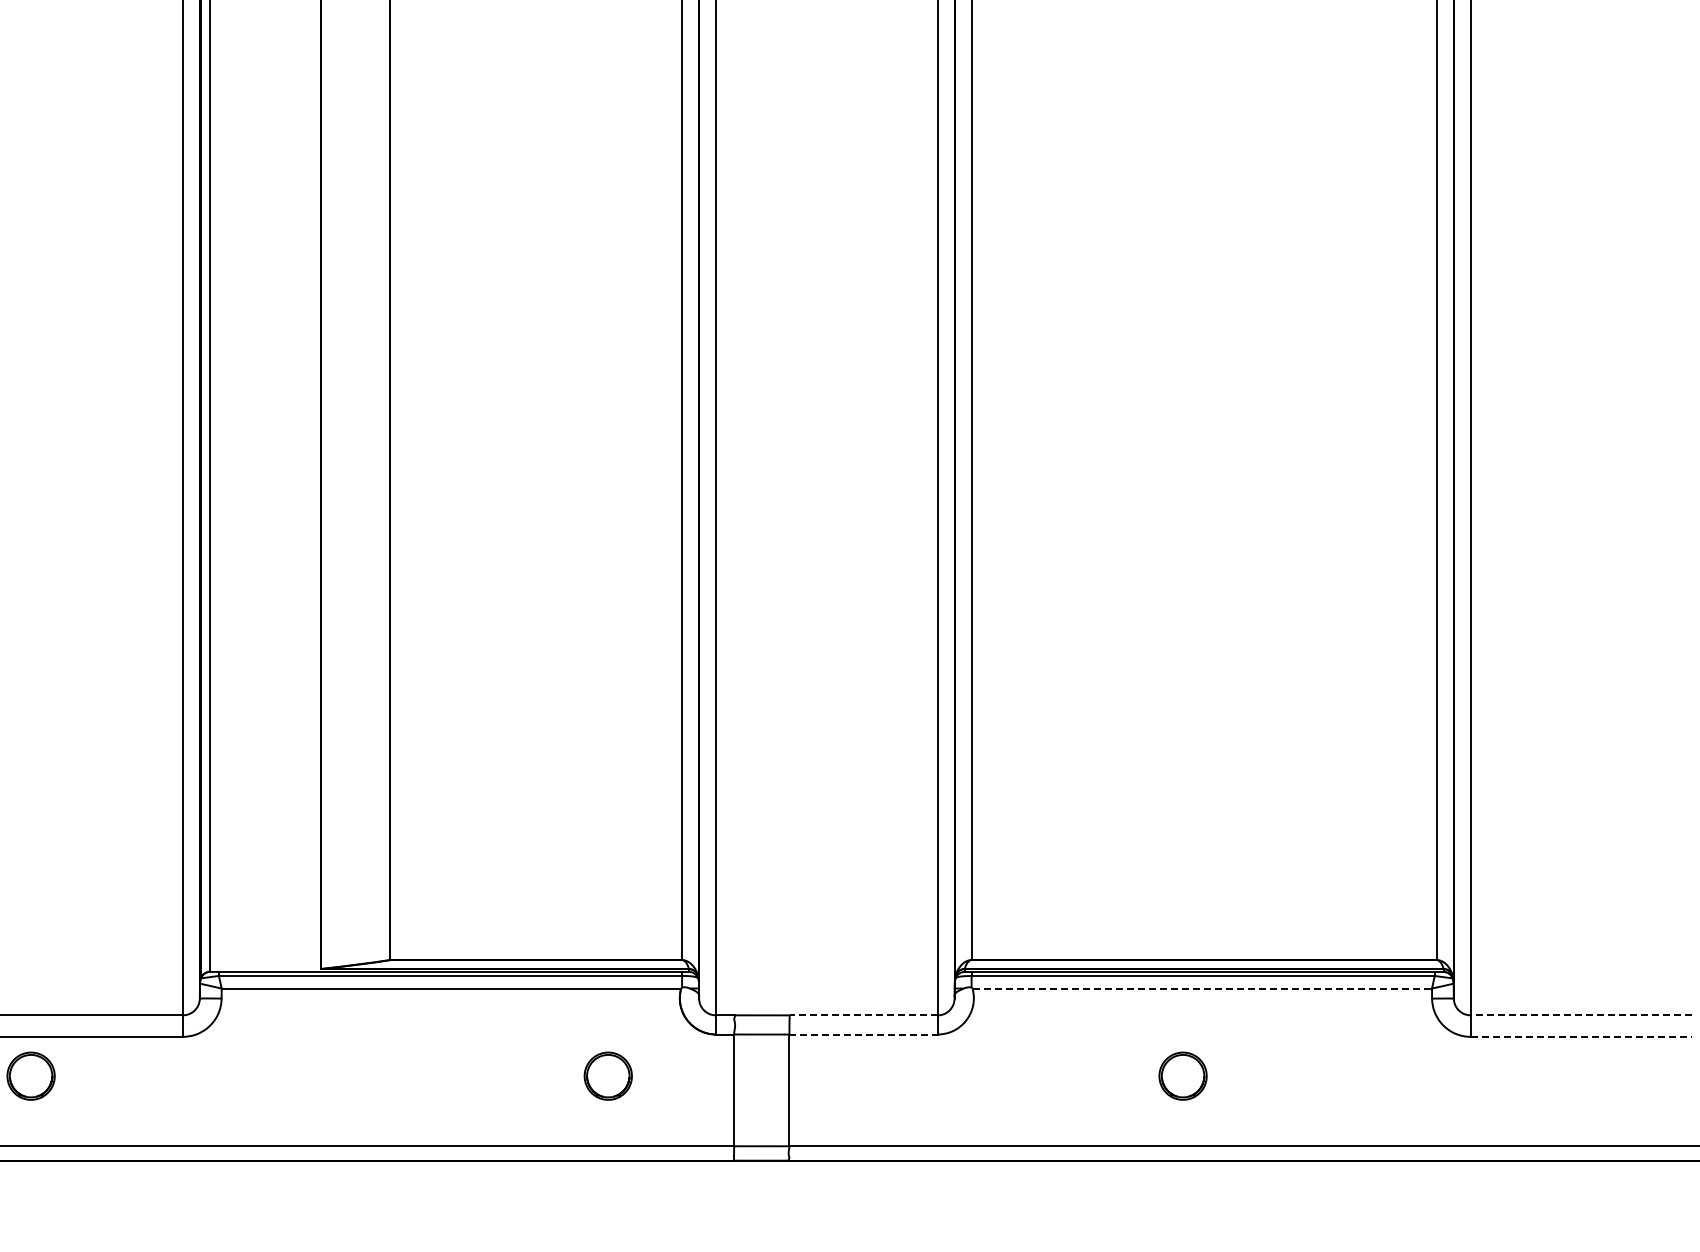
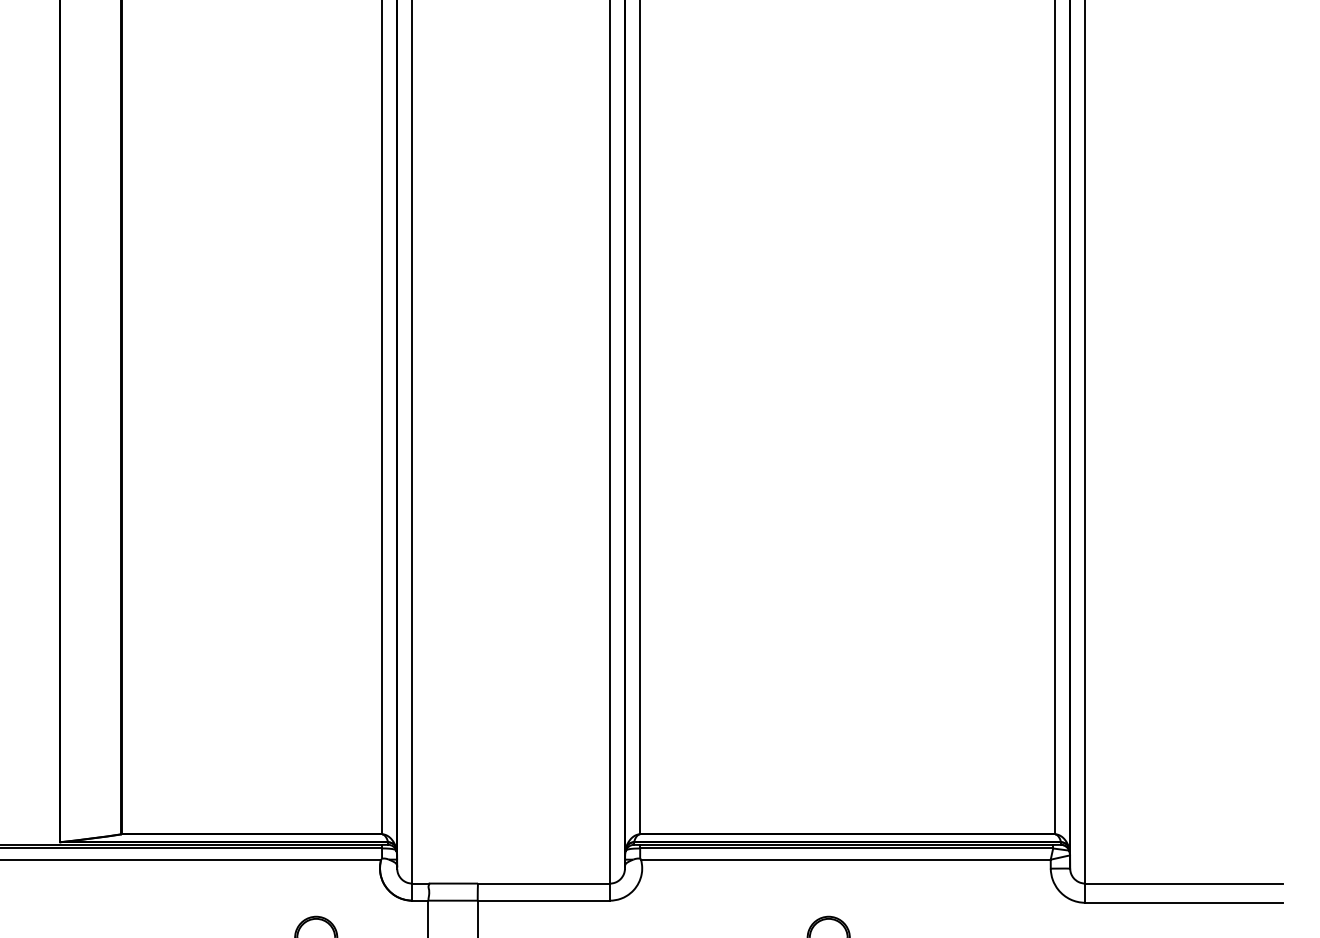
line: (1202, 988) -> (846, 859), dashed -> solid
line: (863, 1015) -> (543, 883), dashed -> solid
line: (1581, 1015) -> (1184, 883), dashed -> solid
line: (864, 1034) -> (544, 900), dashed -> solid
line: (1581, 1036) -> (1184, 902), dashed -> solid

